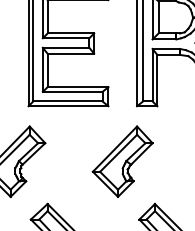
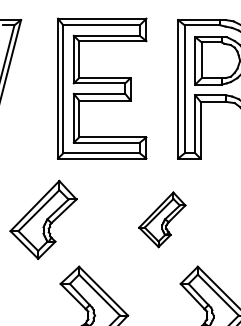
part: (122, 161) -> (162, 219), size x0.7

